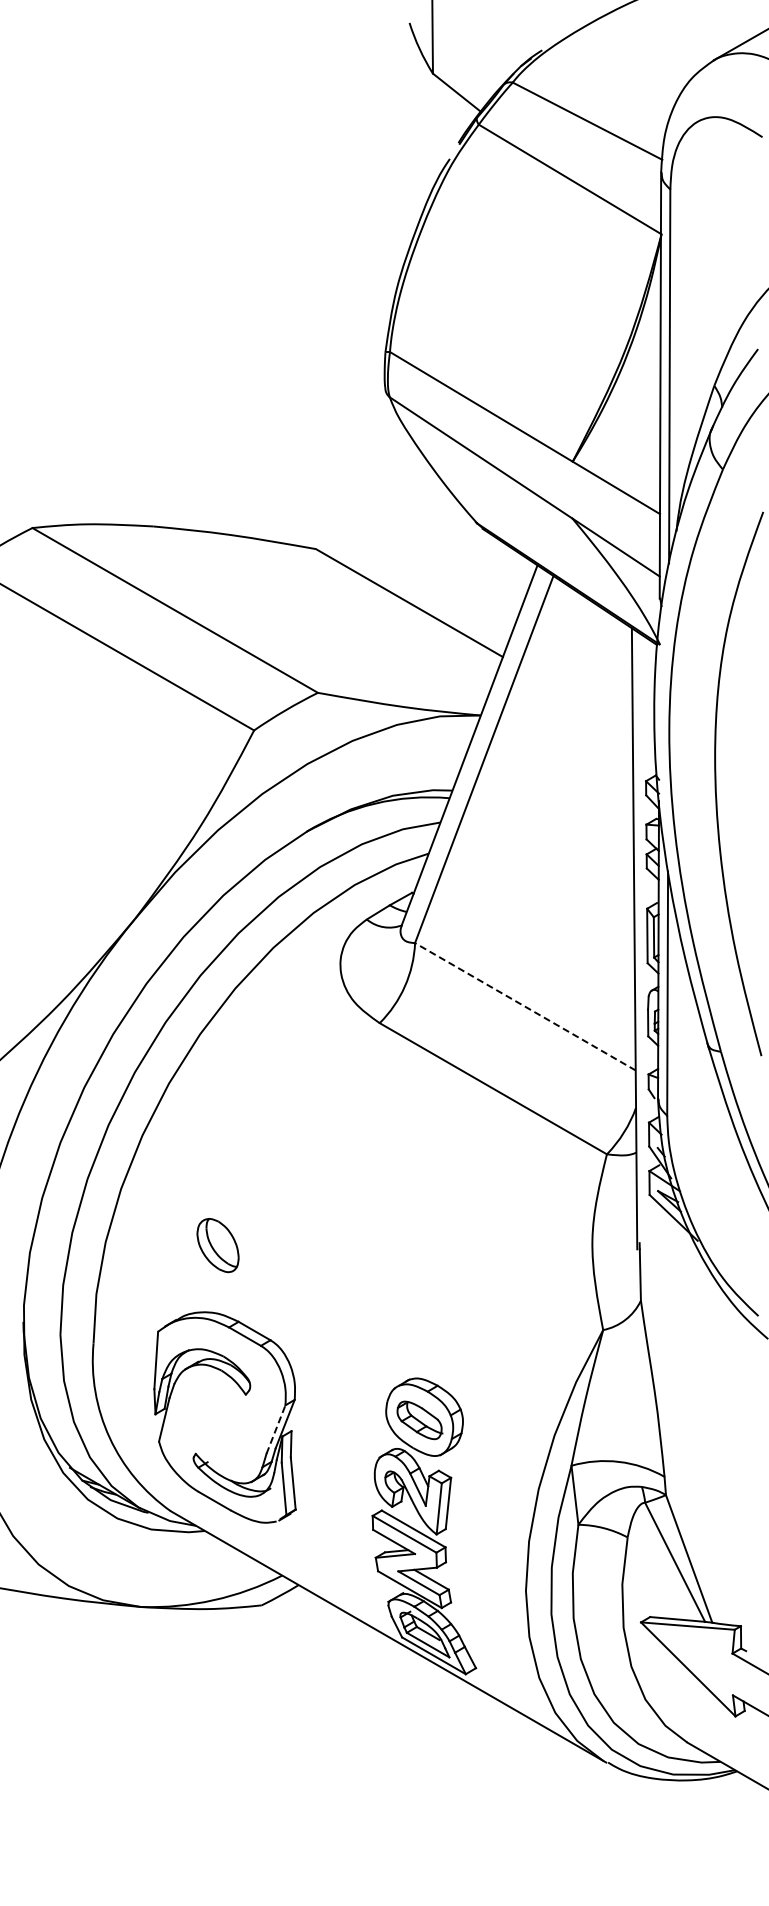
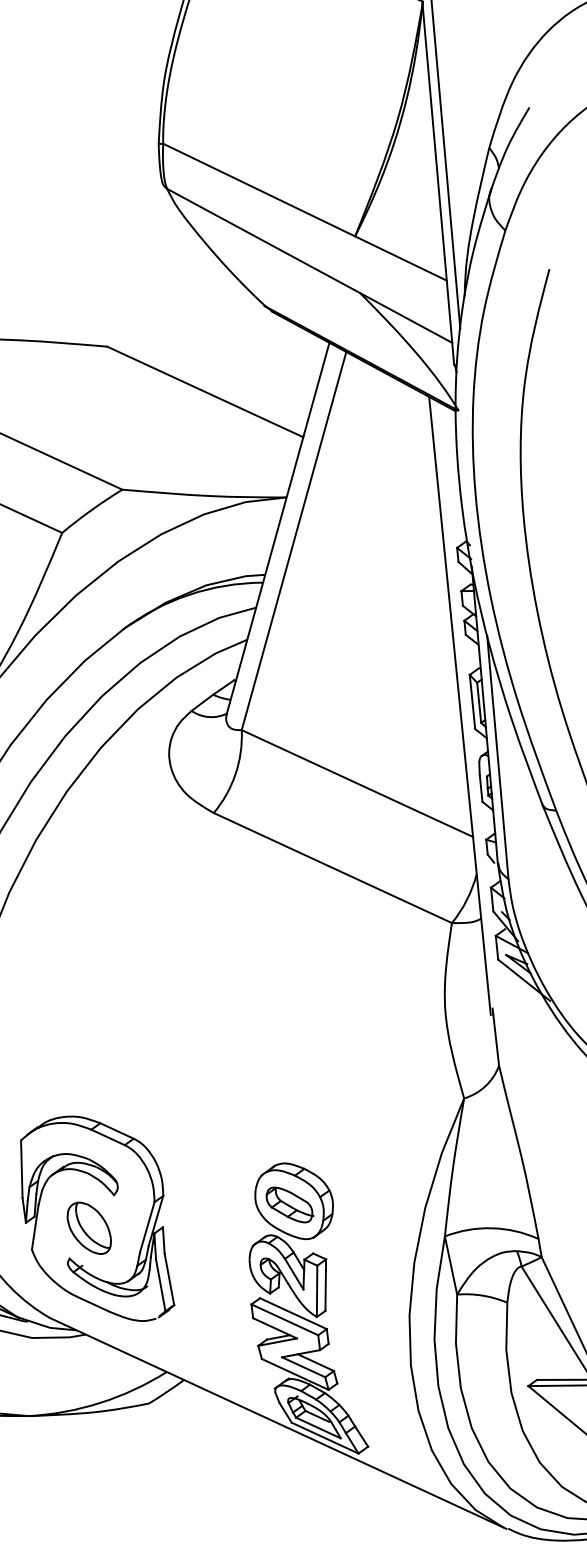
line: (524, 1006) -> (356, 783), dashed -> solid
part: (217, 1245) -> (88, 1228), moved
line: (276, 1429) -> (147, 1227), dashed -> solid

